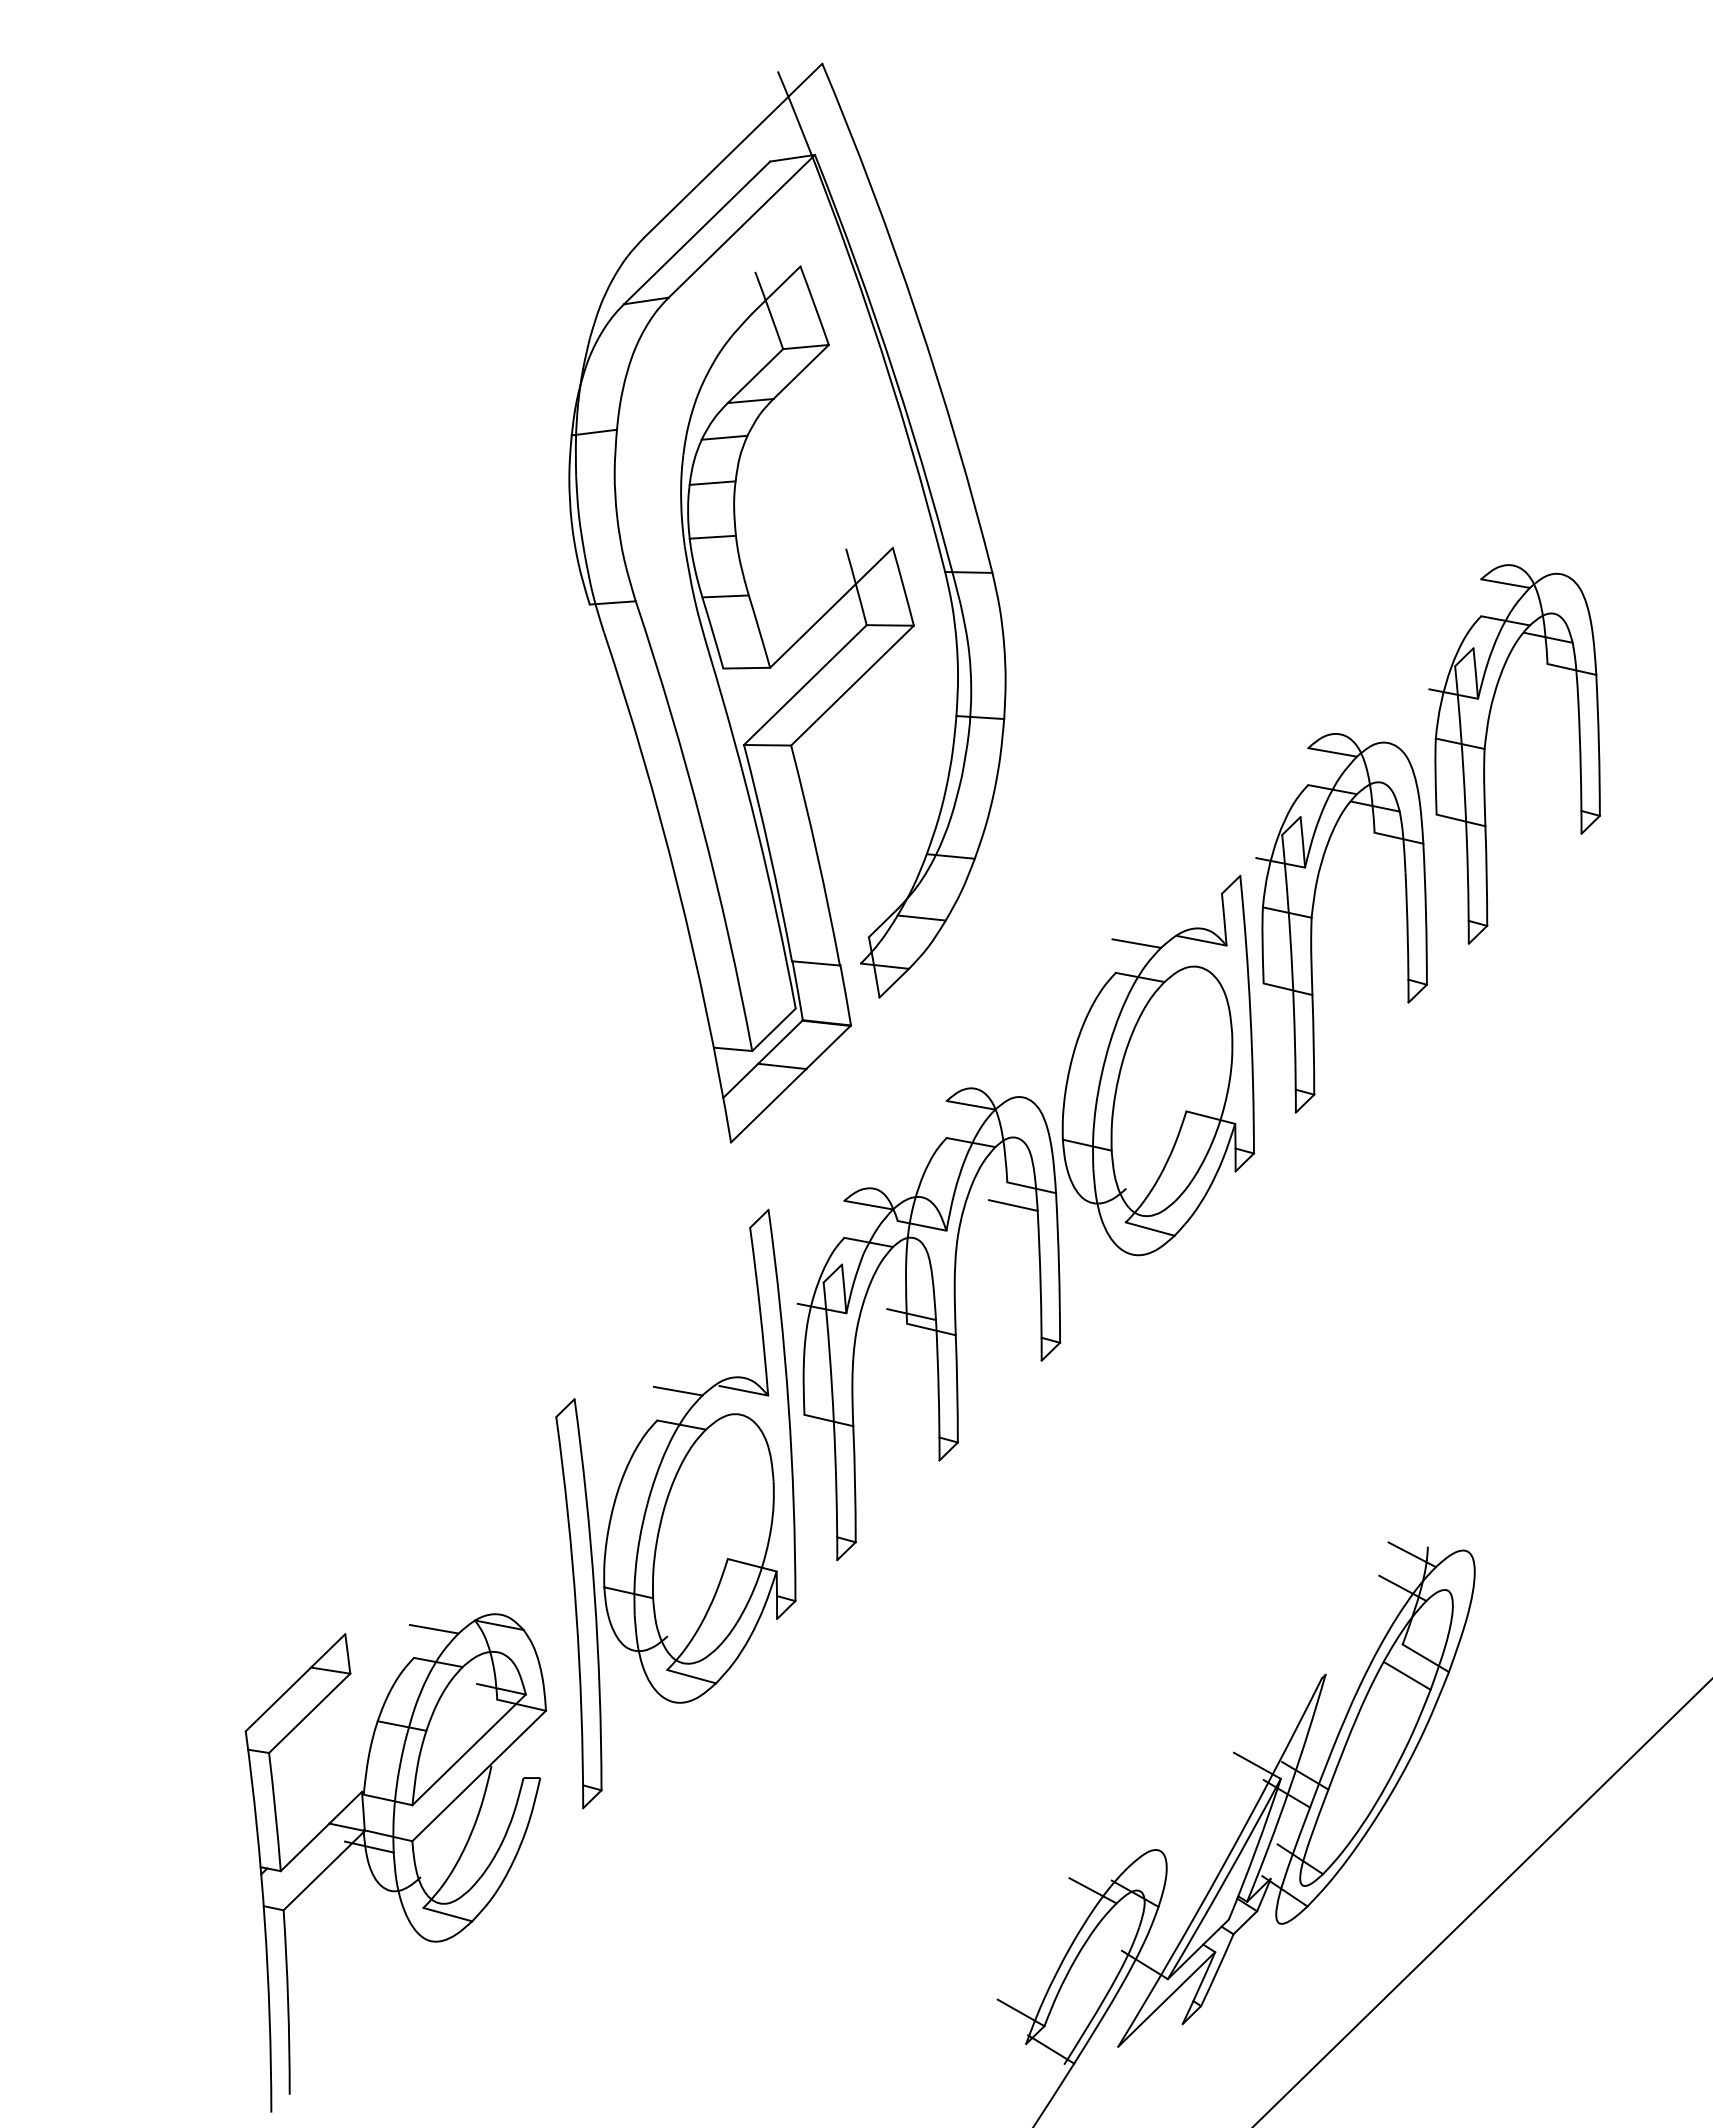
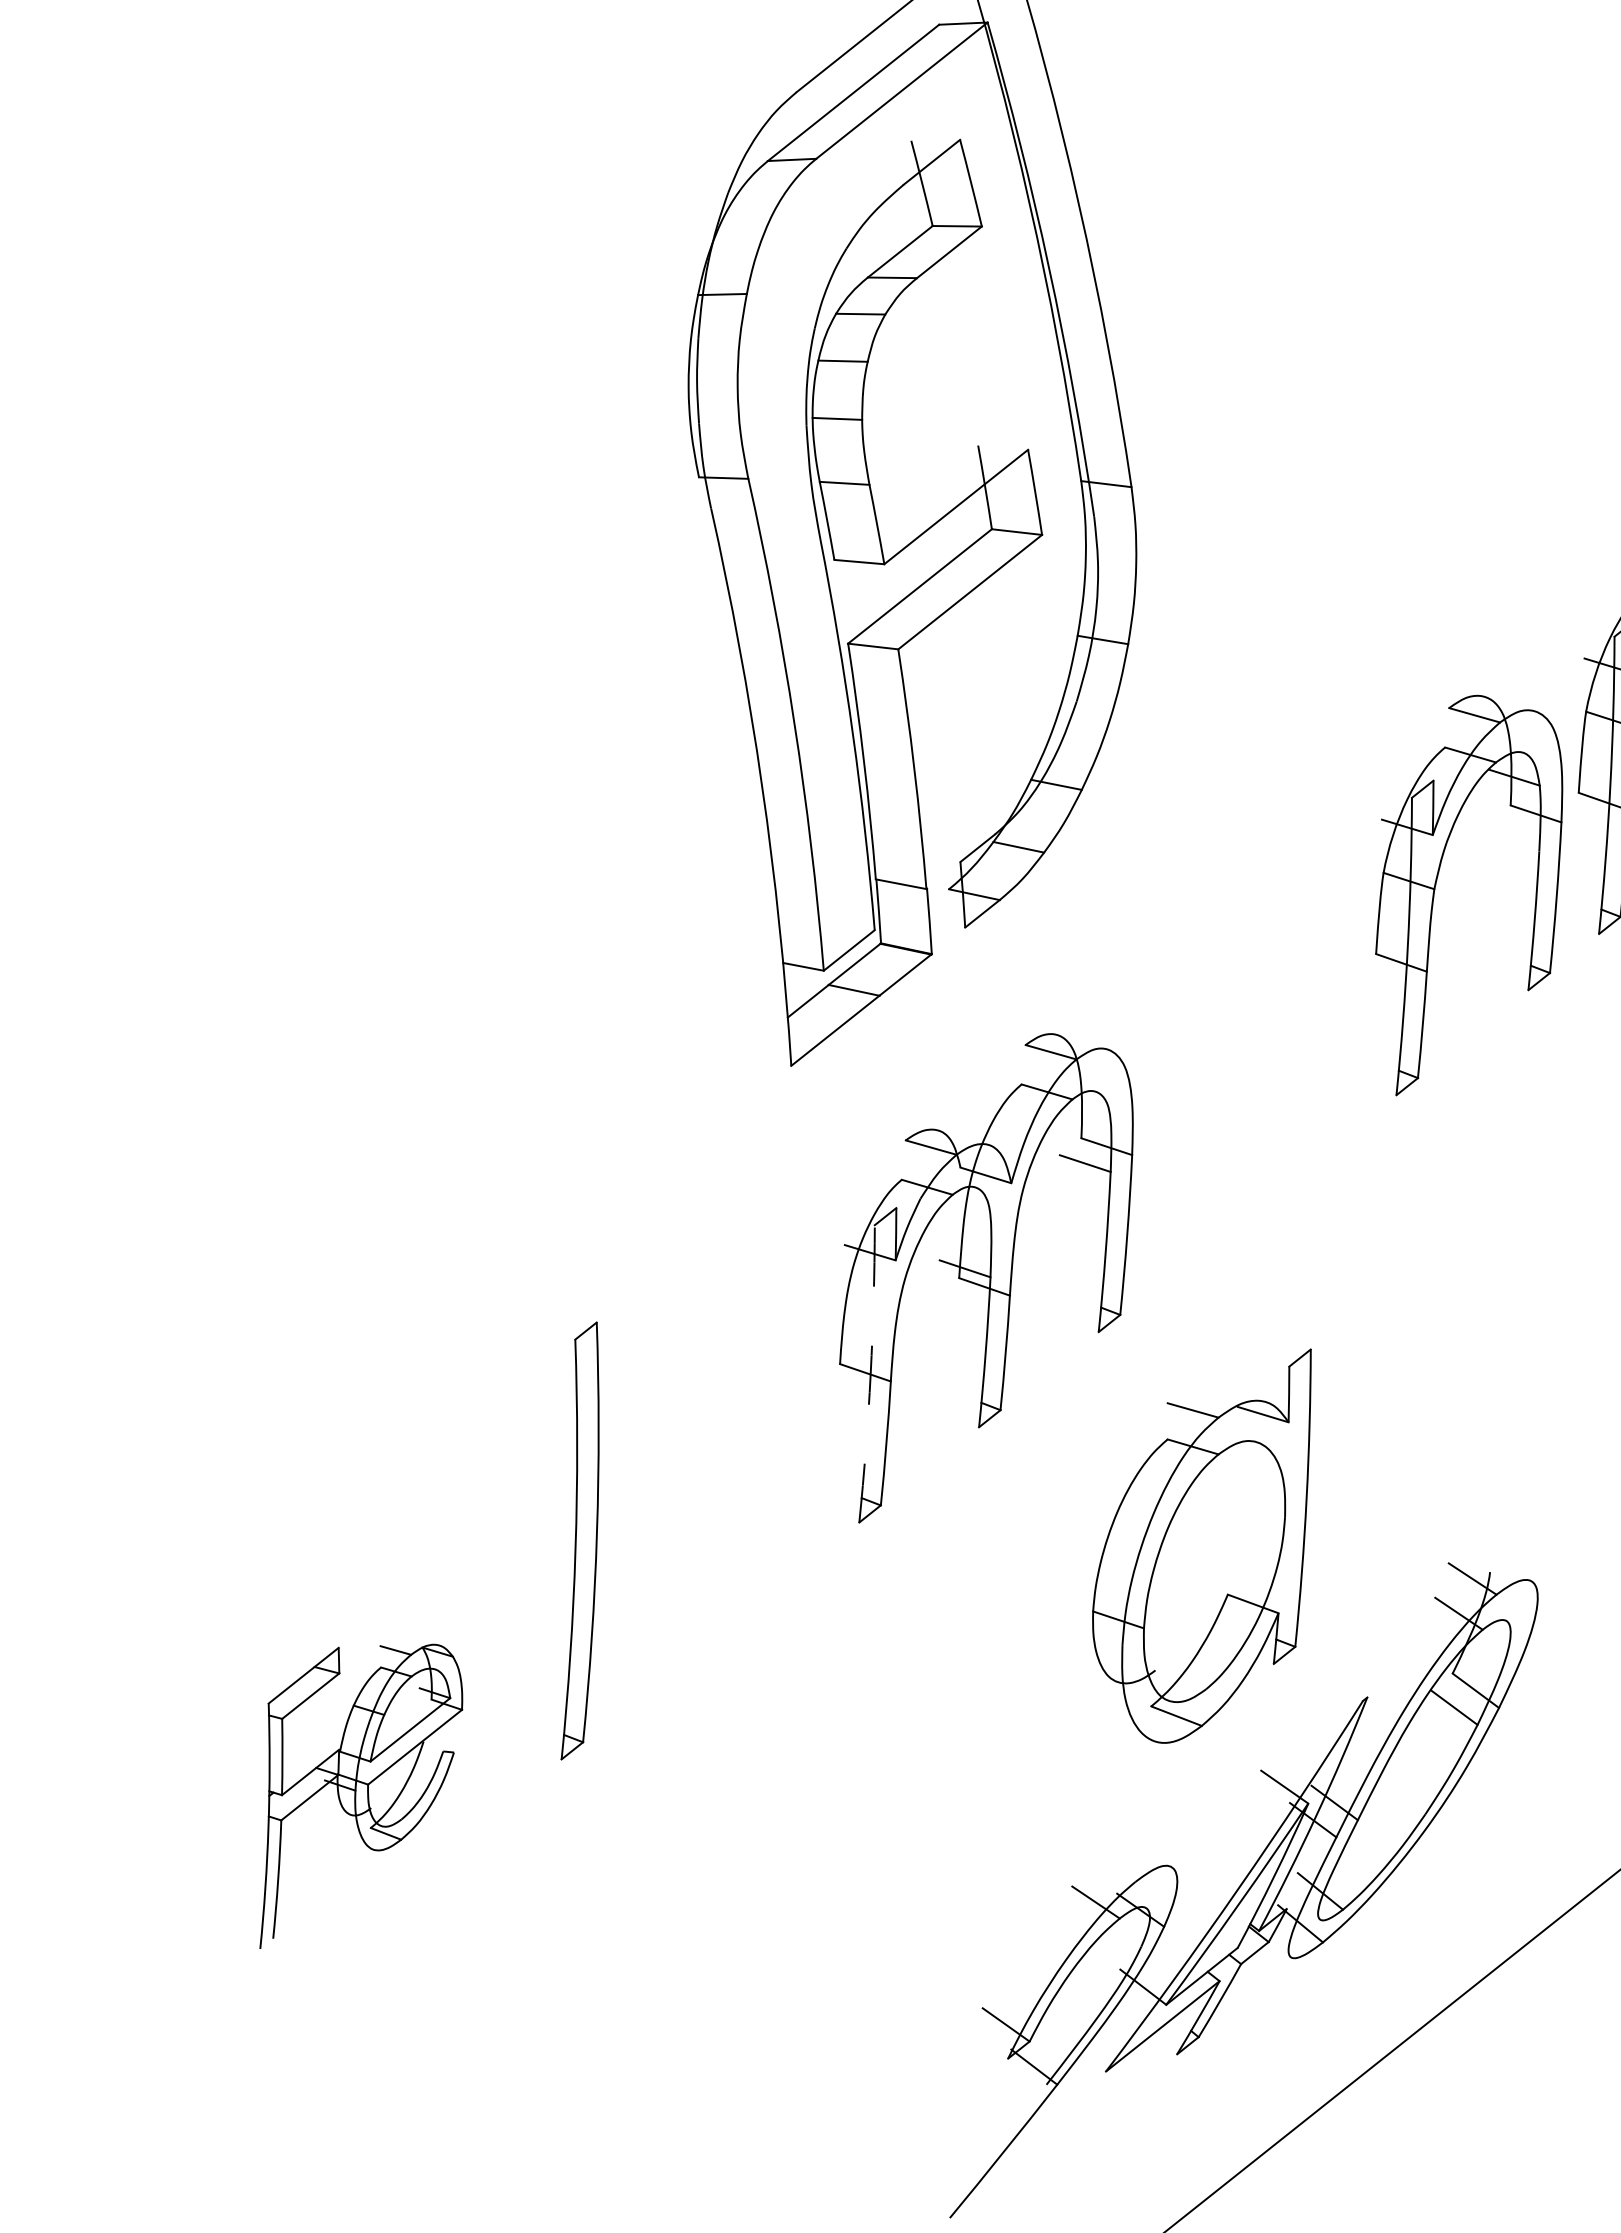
part: (1158, 1065) -> (1203, 1542), moved
arc: (833, 1421) -> (870, 1374), solid -> dashed
part: (699, 1455) -> (723, 1396), removed
part: (395, 1862) -> (355, 1796), size x0.6

